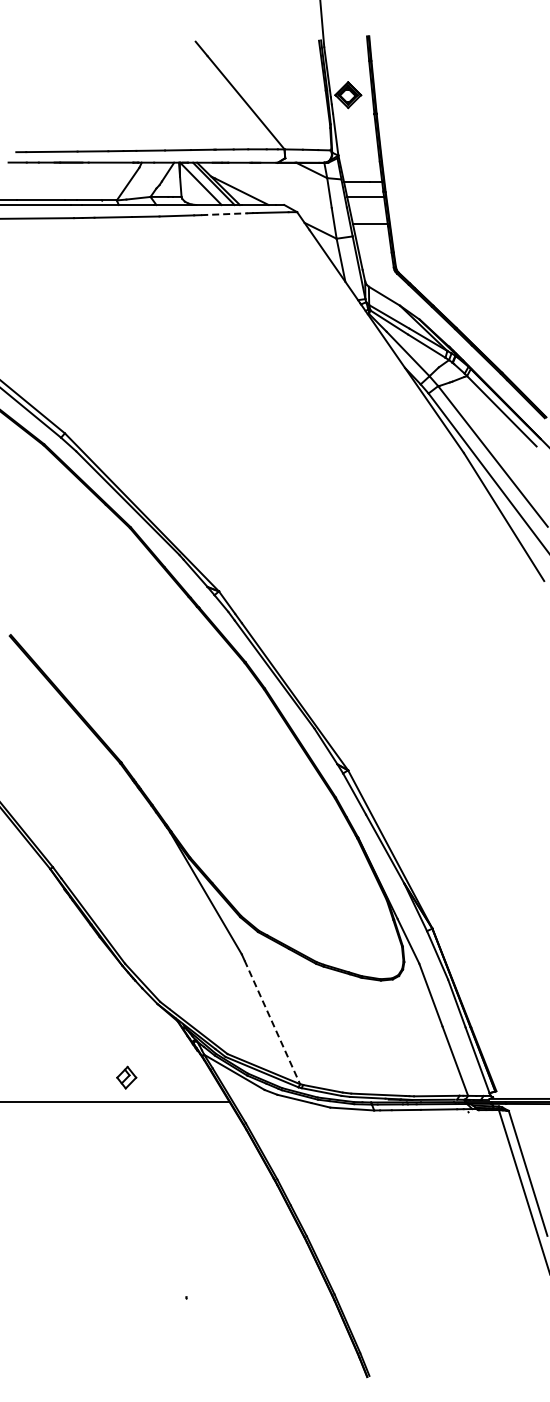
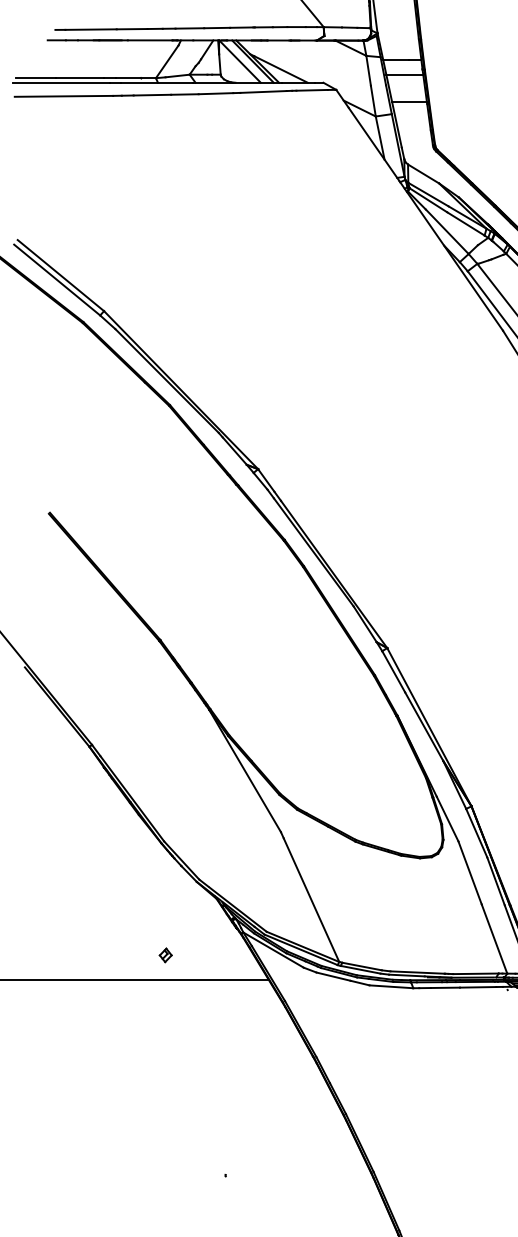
line: (224, 214) -> (263, 92), dashed -> solid
line: (272, 1022) -> (311, 900), dashed -> solid
part: (126, 1077) -> (165, 955), size x0.62

